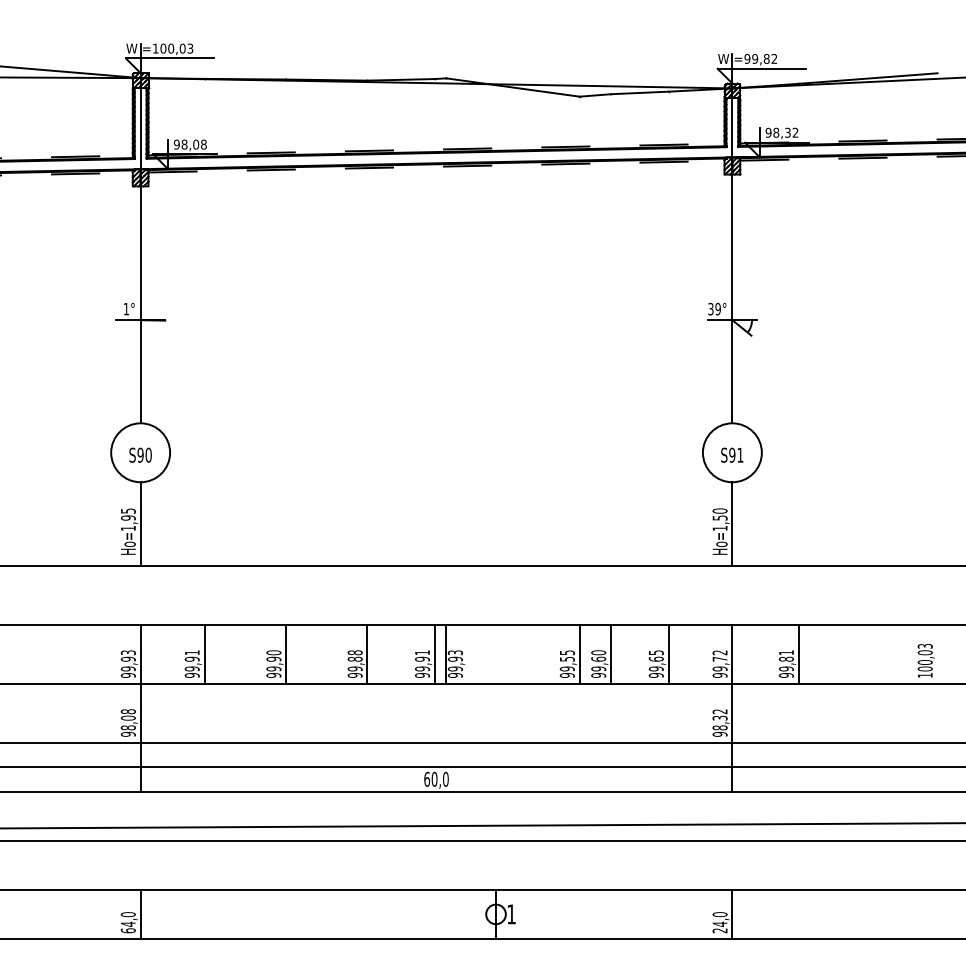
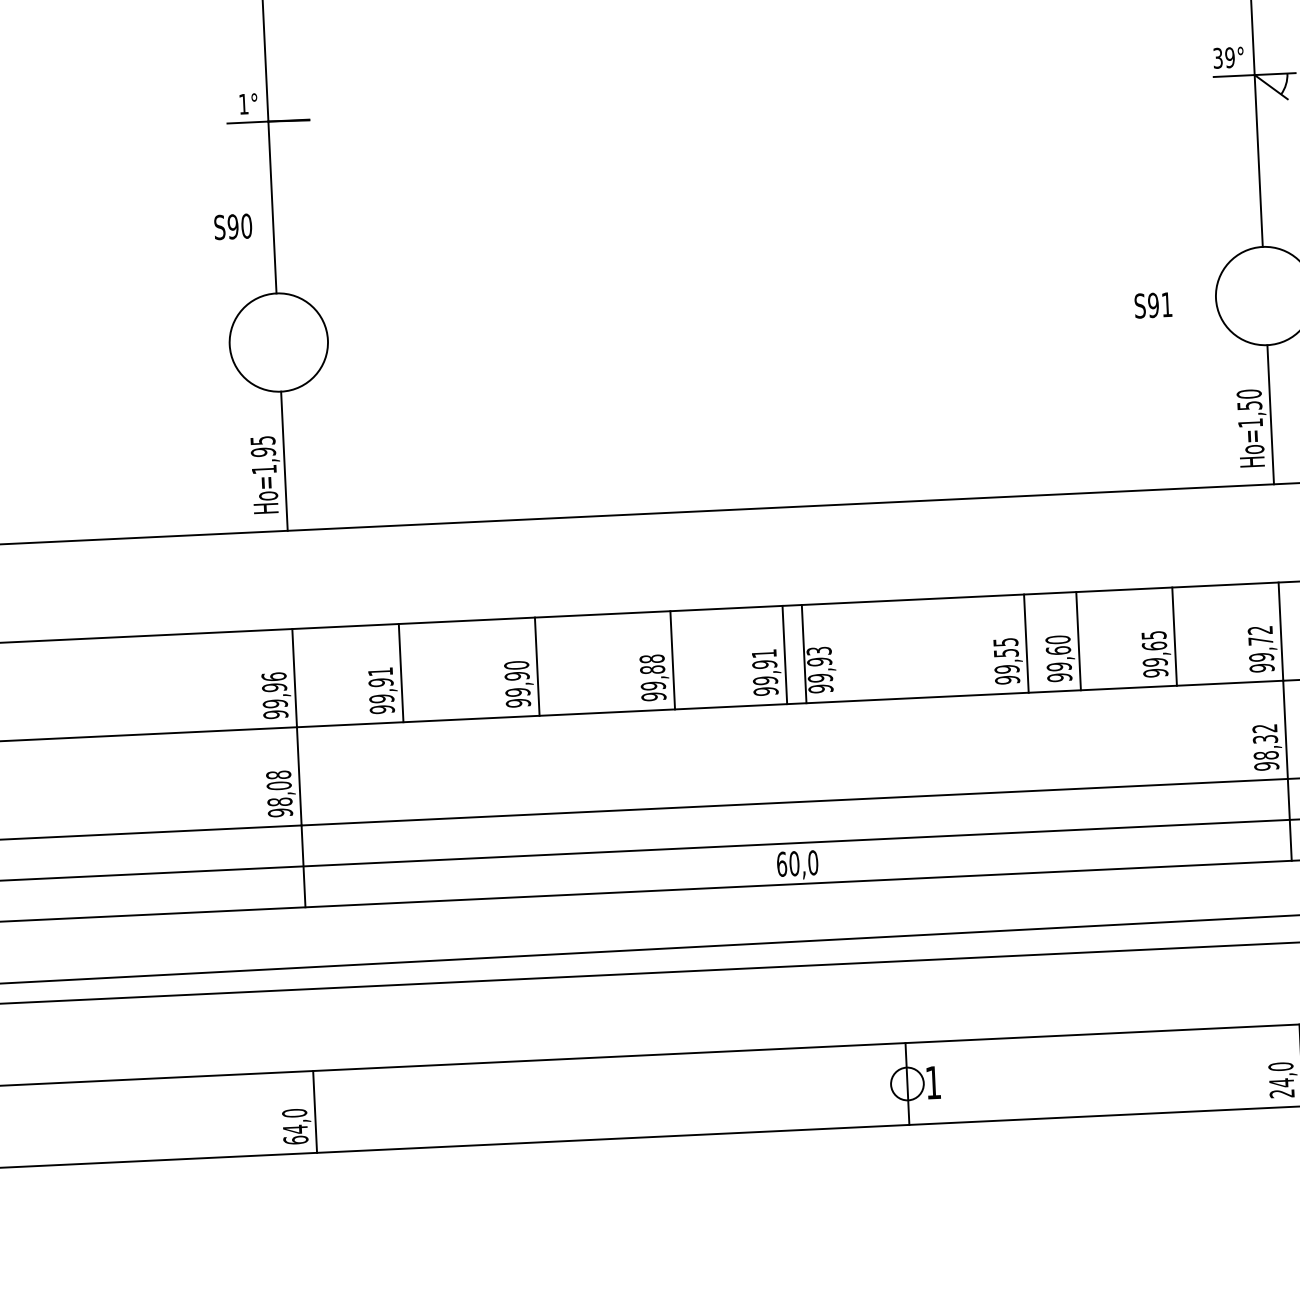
text: (140, 454) -> (232, 225), moved
text: (732, 454) -> (1153, 304), moved
text: (127, 652) -> (272, 676), 99,93 -> 99,96

